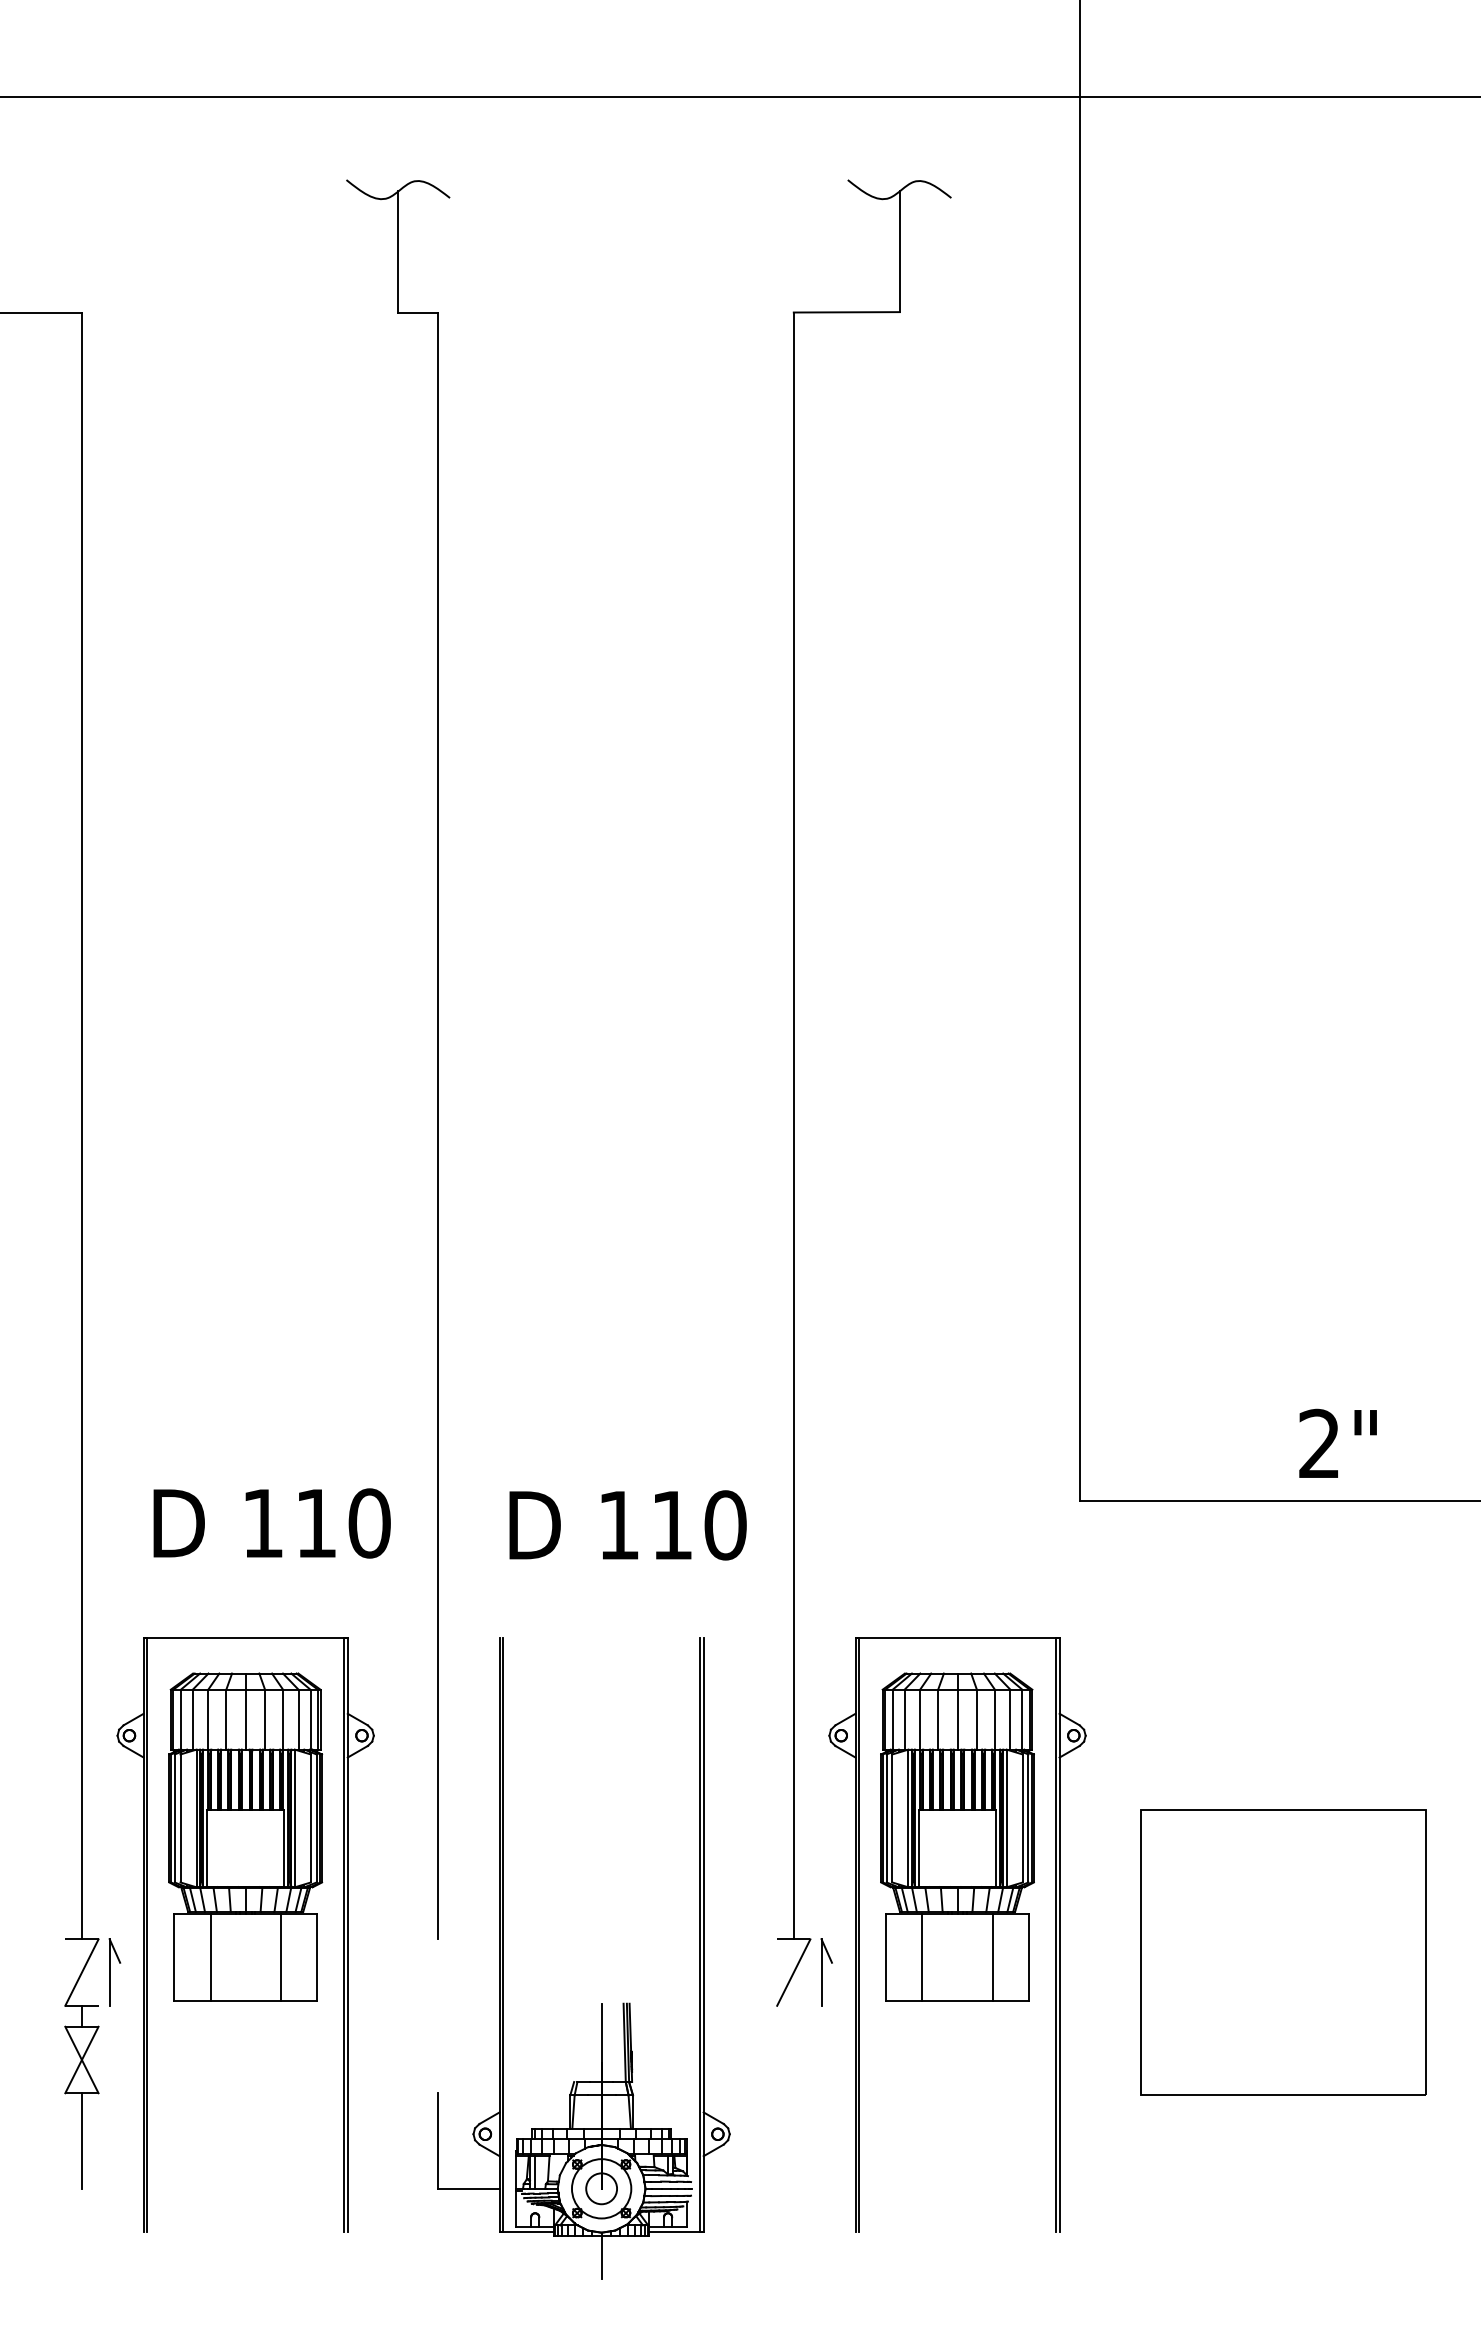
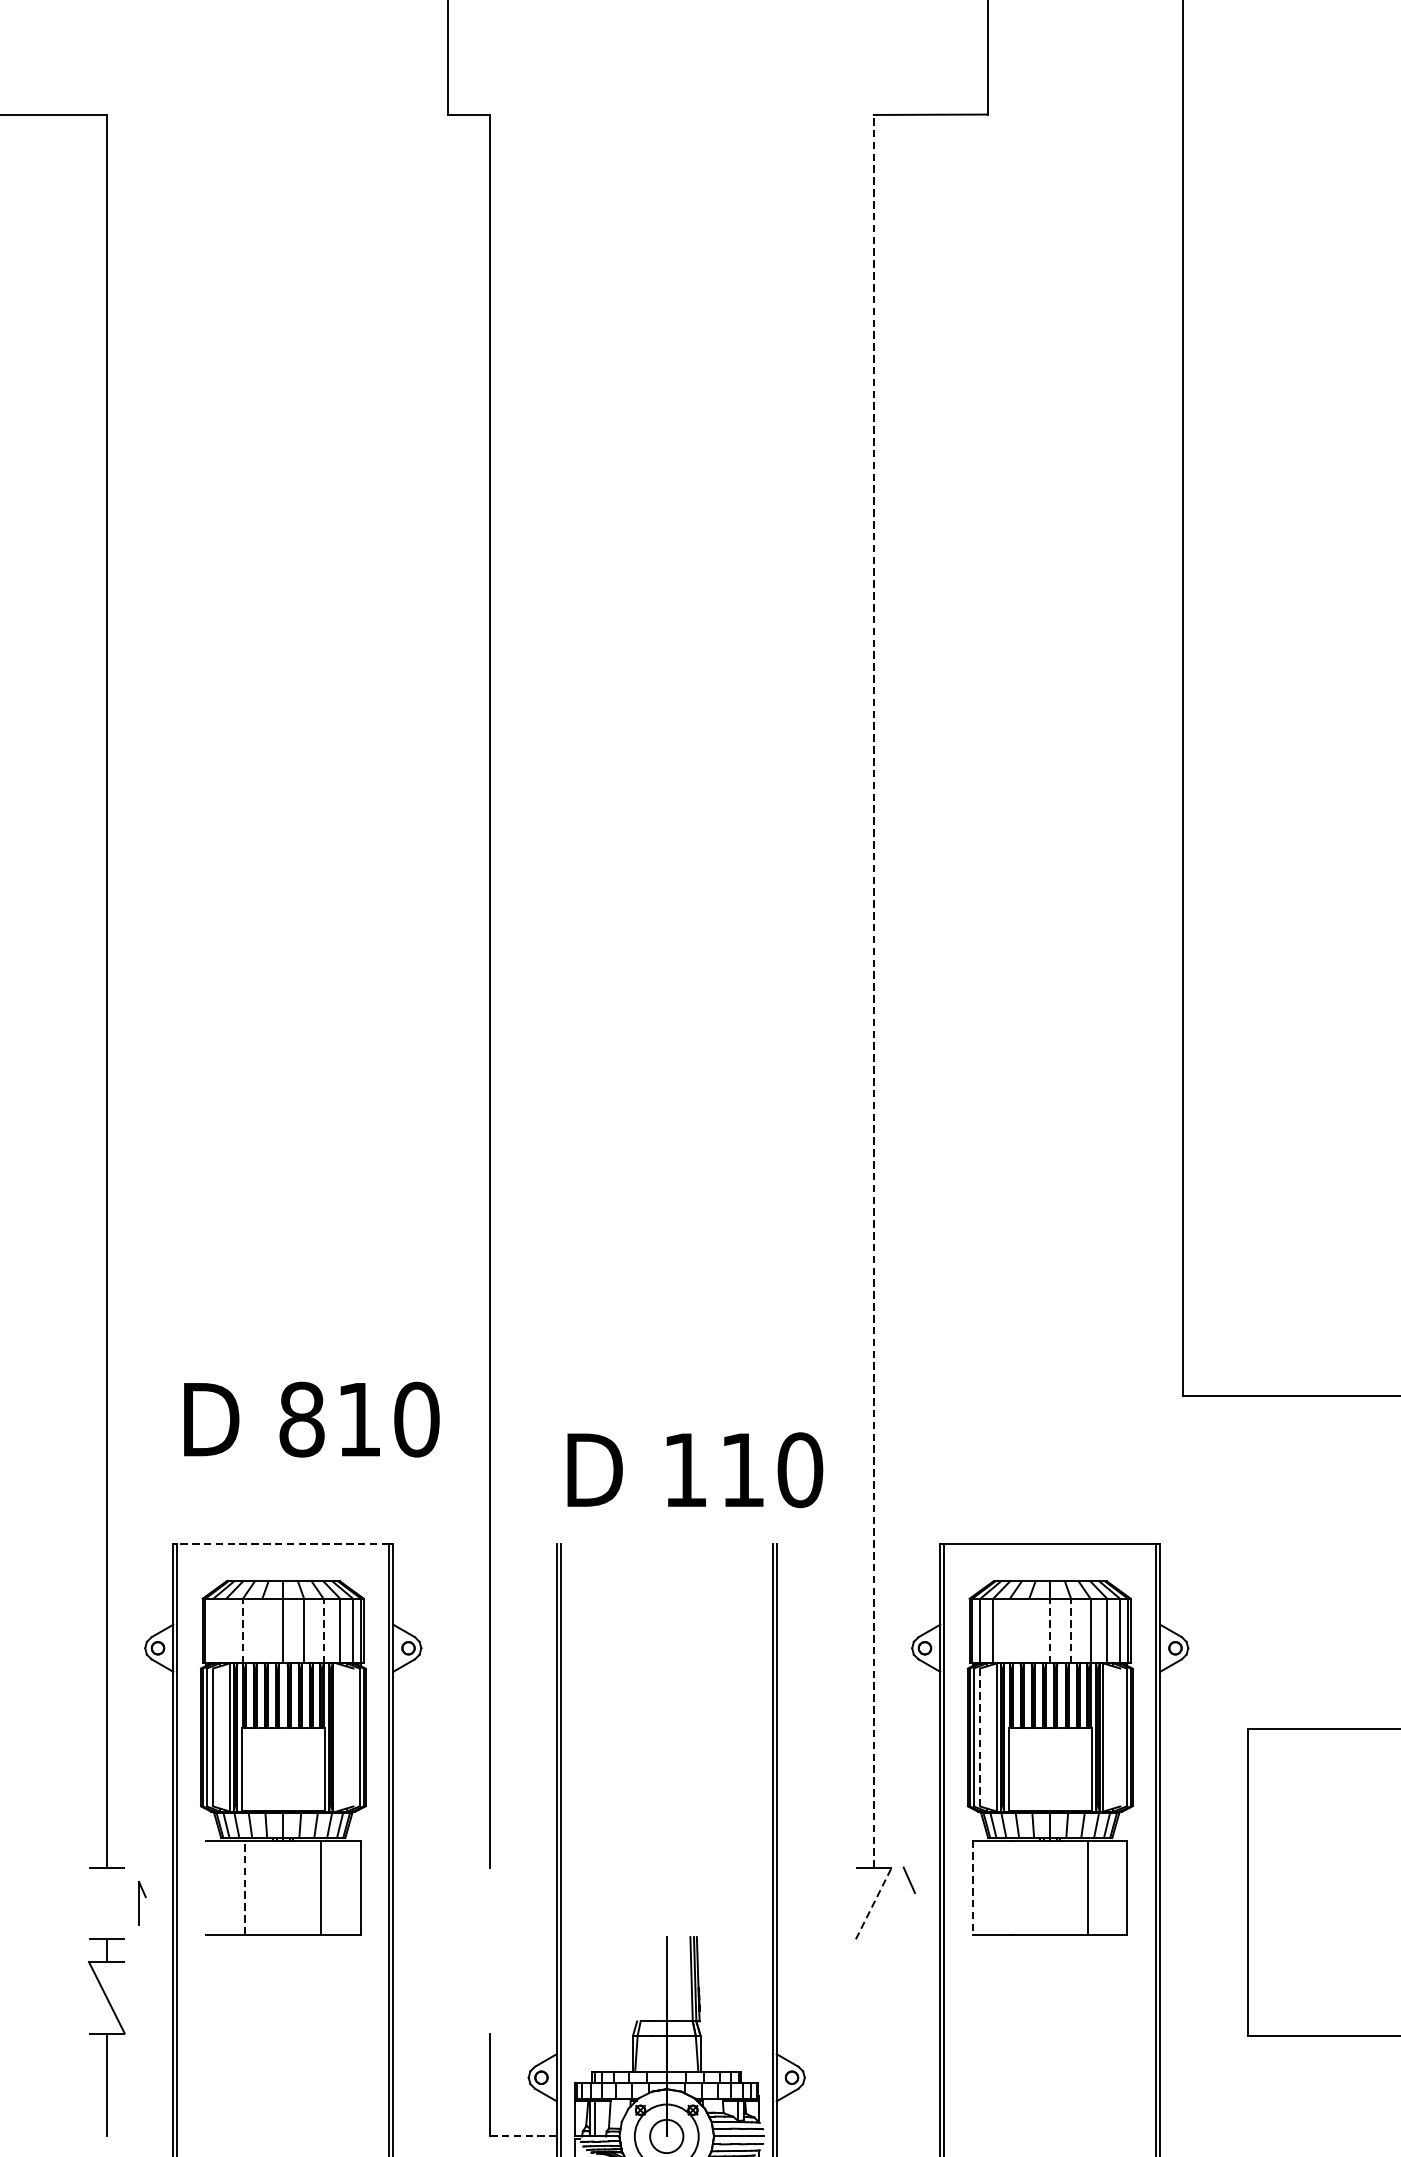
line: (793, 1125) -> (873, 990), solid -> dashed
text: (263, 1523) -> (302, 1419), 110 -> 810
text: (627, 1525) -> (694, 1470), moved
line: (245, 1638) -> (283, 1543), solid -> dashed
line: (180, 1719) -> (213, 1630), removed
line: (192, 1719) -> (225, 1630), removed
line: (208, 1719) -> (243, 1630), solid -> dashed
line: (226, 1719) -> (262, 1630), removed
line: (283, 1719) -> (324, 1630), solid -> dashed
line: (920, 1719) -> (1010, 1630), removed
line: (938, 1719) -> (1029, 1630), removed
line: (957, 1719) -> (1050, 1630), solid -> dashed
line: (976, 1719) -> (1070, 1630), solid -> dashed
line: (892, 1817) -> (980, 1736), solid -> dashed
line: (294, 1818) -> (335, 1737), removed
line: (310, 1818) -> (353, 1737), removed
line: (1022, 1818) -> (1120, 1737), removed
line: (174, 1957) -> (206, 1887), removed
line: (210, 1957) -> (245, 1887), solid -> dashed
line: (885, 1957) -> (972, 1887), solid -> dashed
line: (922, 1957) -> (1012, 1887), removed
line: (81, 1972) -> (106, 1903), removed
part: (114, 1972) -> (141, 1903), size x0.6
line: (794, 1972) -> (874, 1903), solid -> dashed
line: (821, 1972) -> (903, 1903), removed
line: (81, 2059) -> (106, 1997), removed
line: (468, 2188) -> (523, 2136), solid -> dashed

